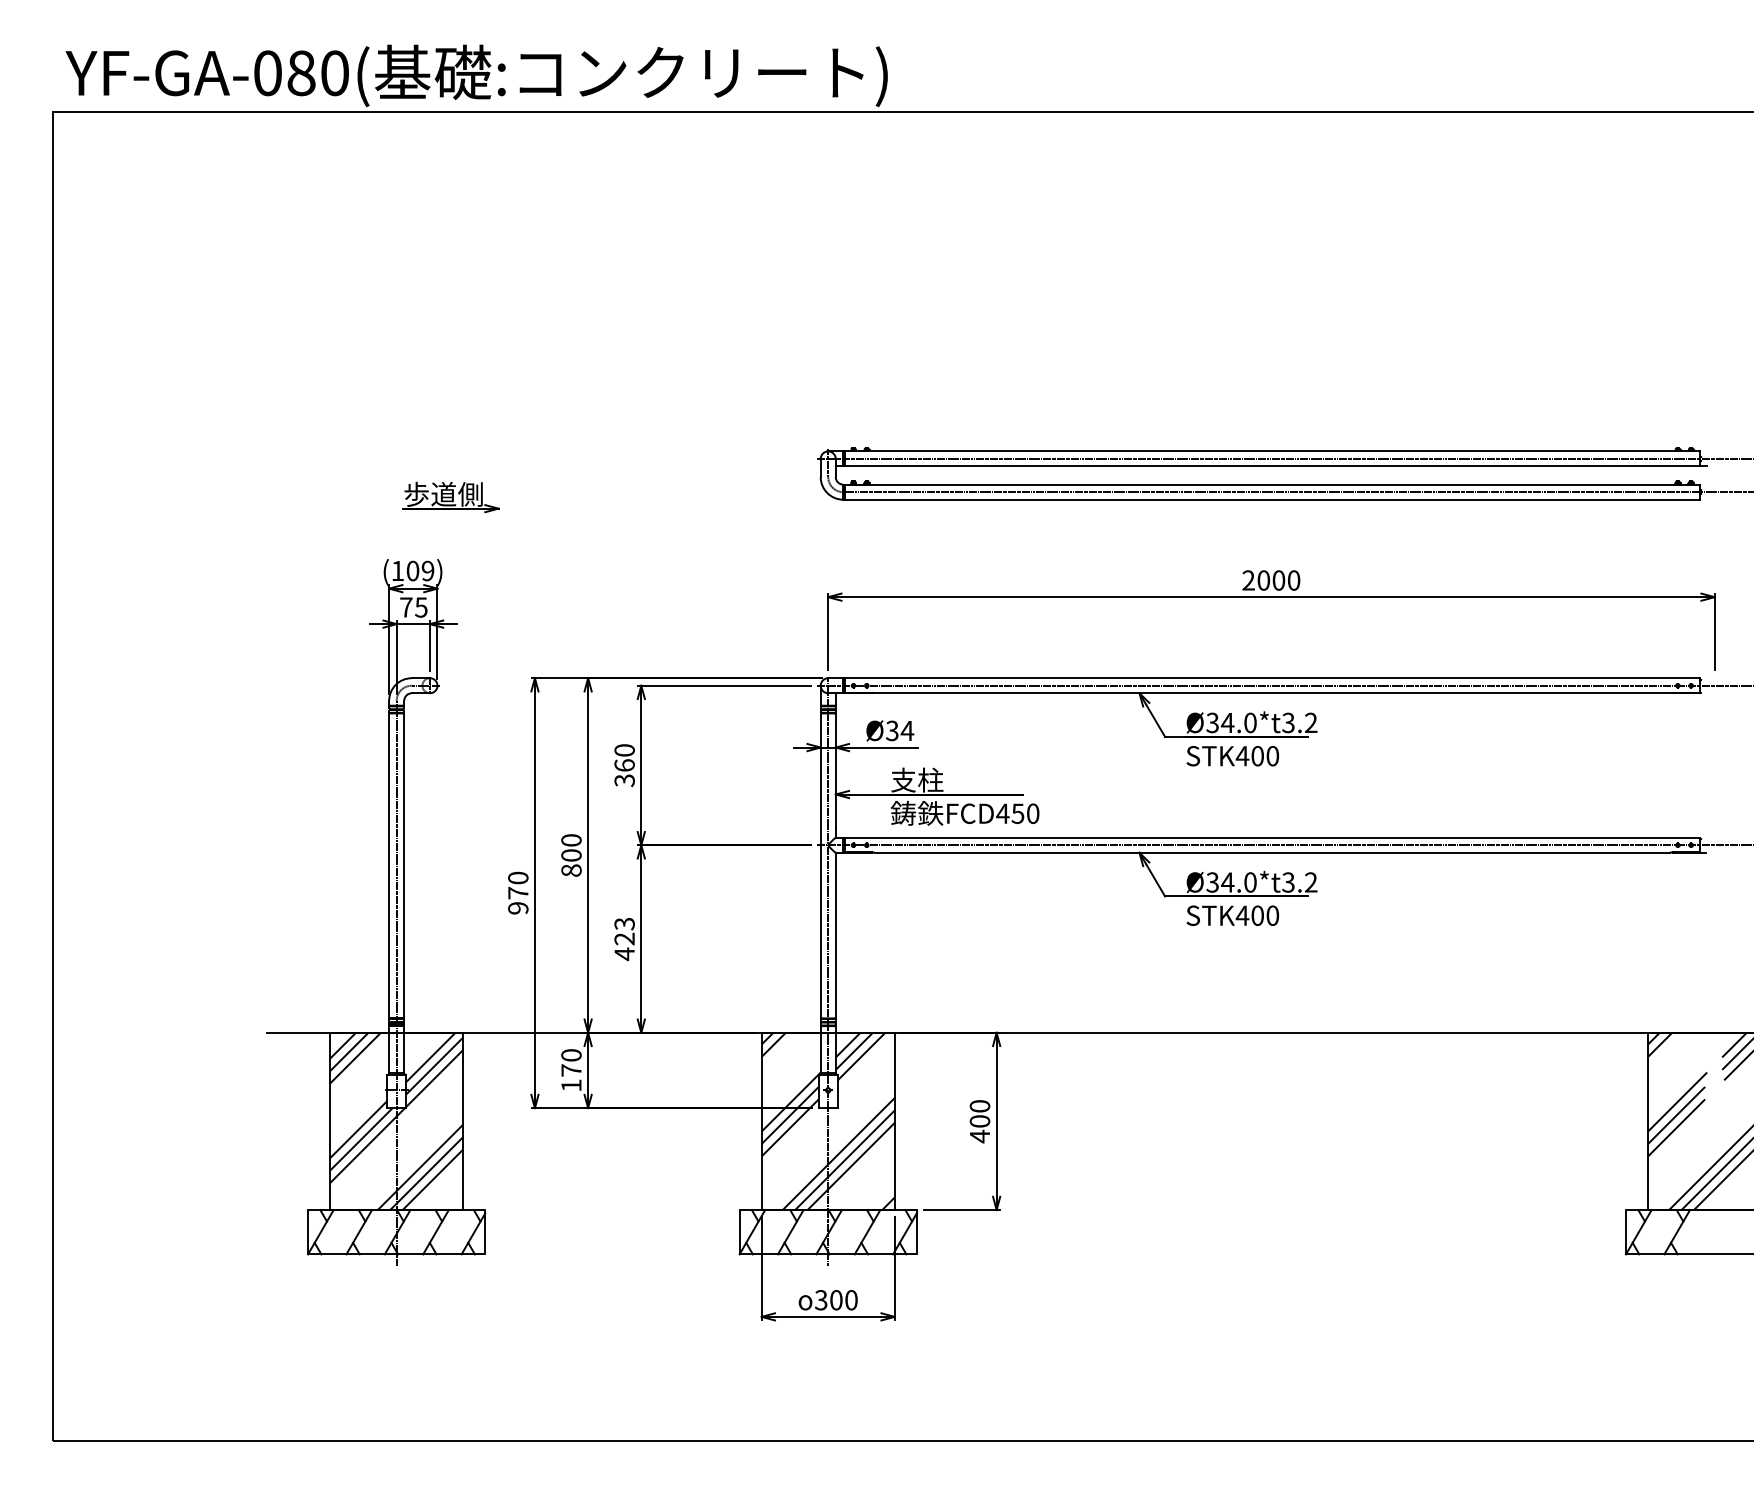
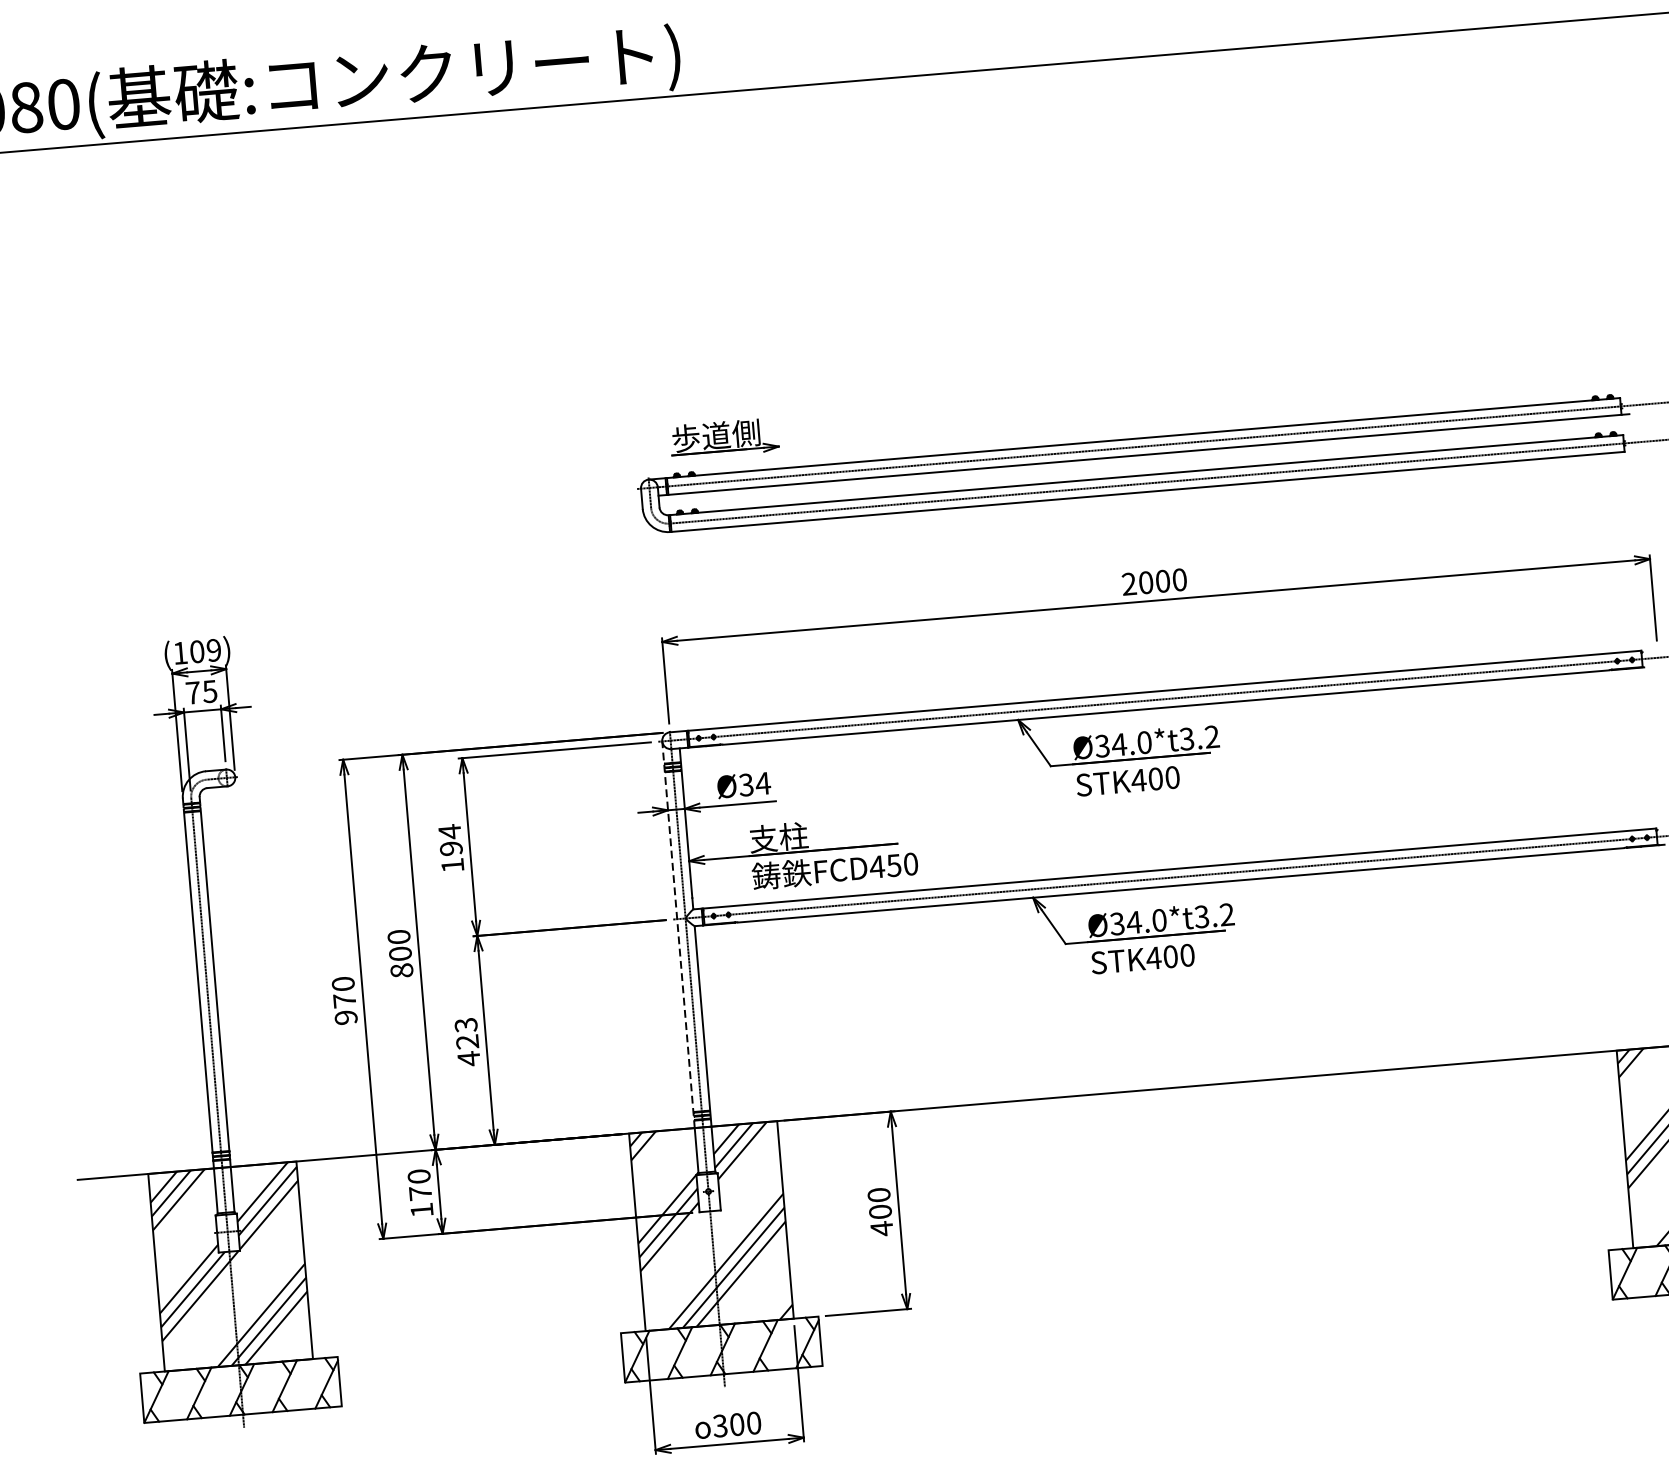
part: (450, 497) -> (724, 438), moved
text: (624, 765) -> (451, 848), 360 -> 194
line: (820, 859) -> (678, 935), solid -> dashed

